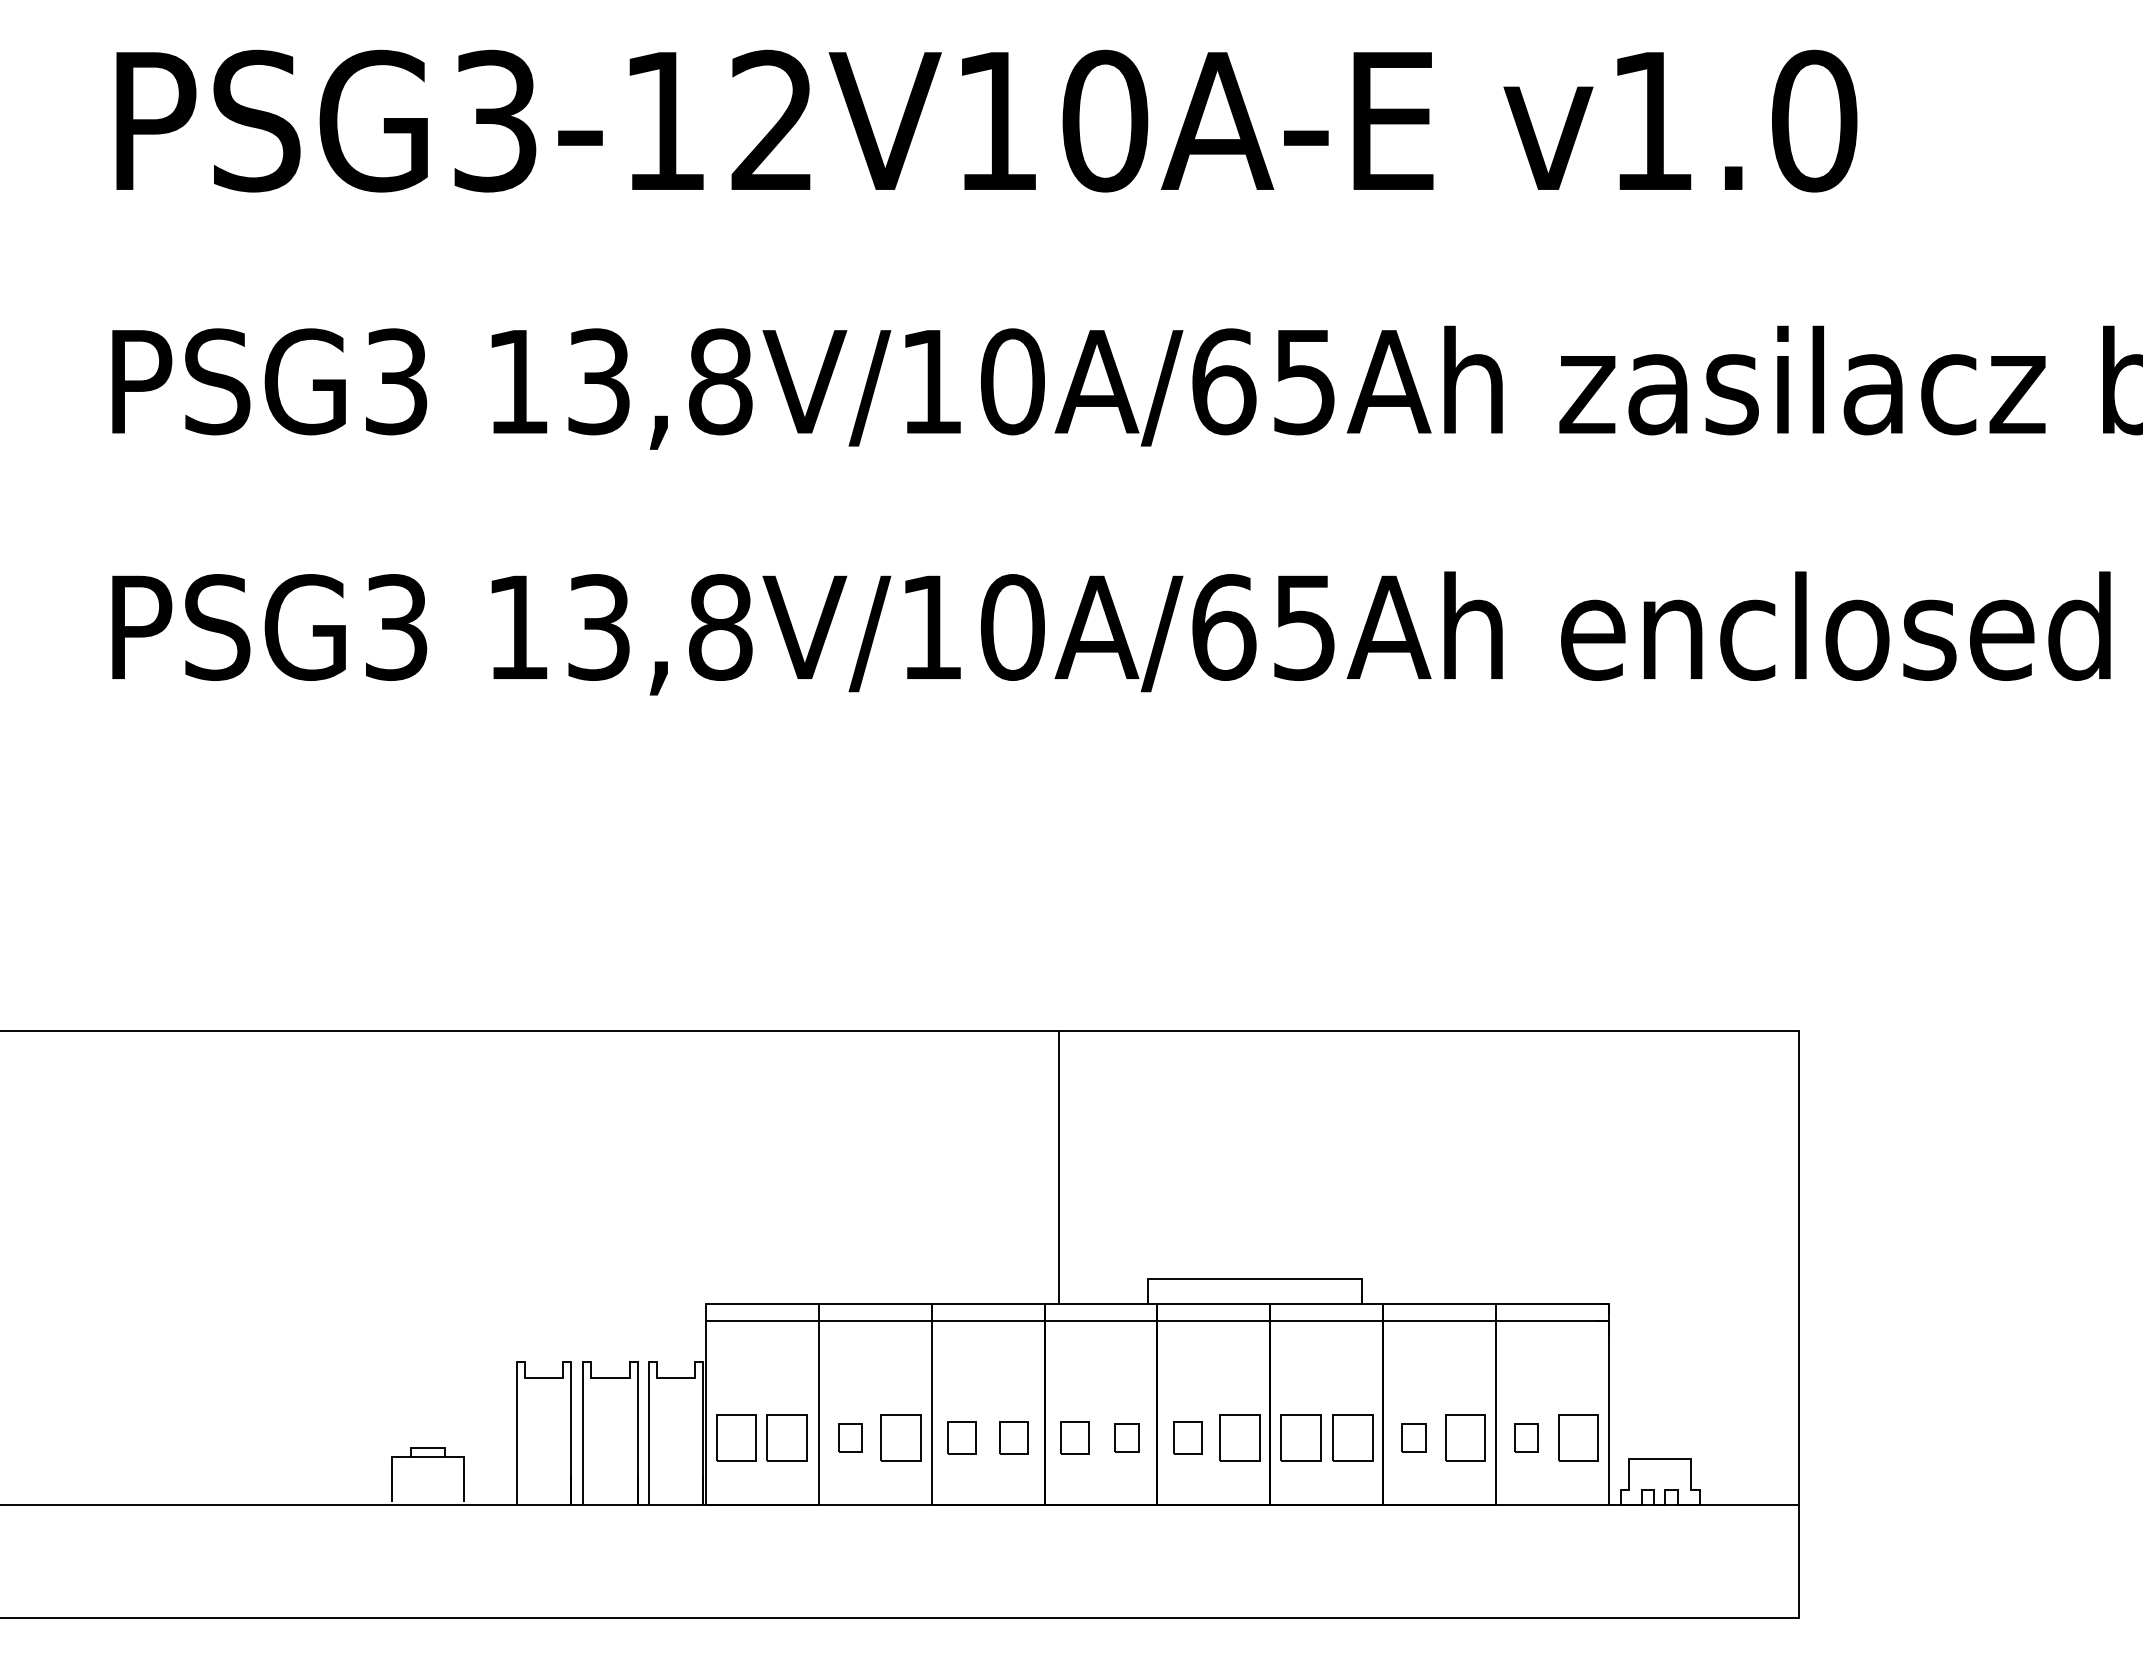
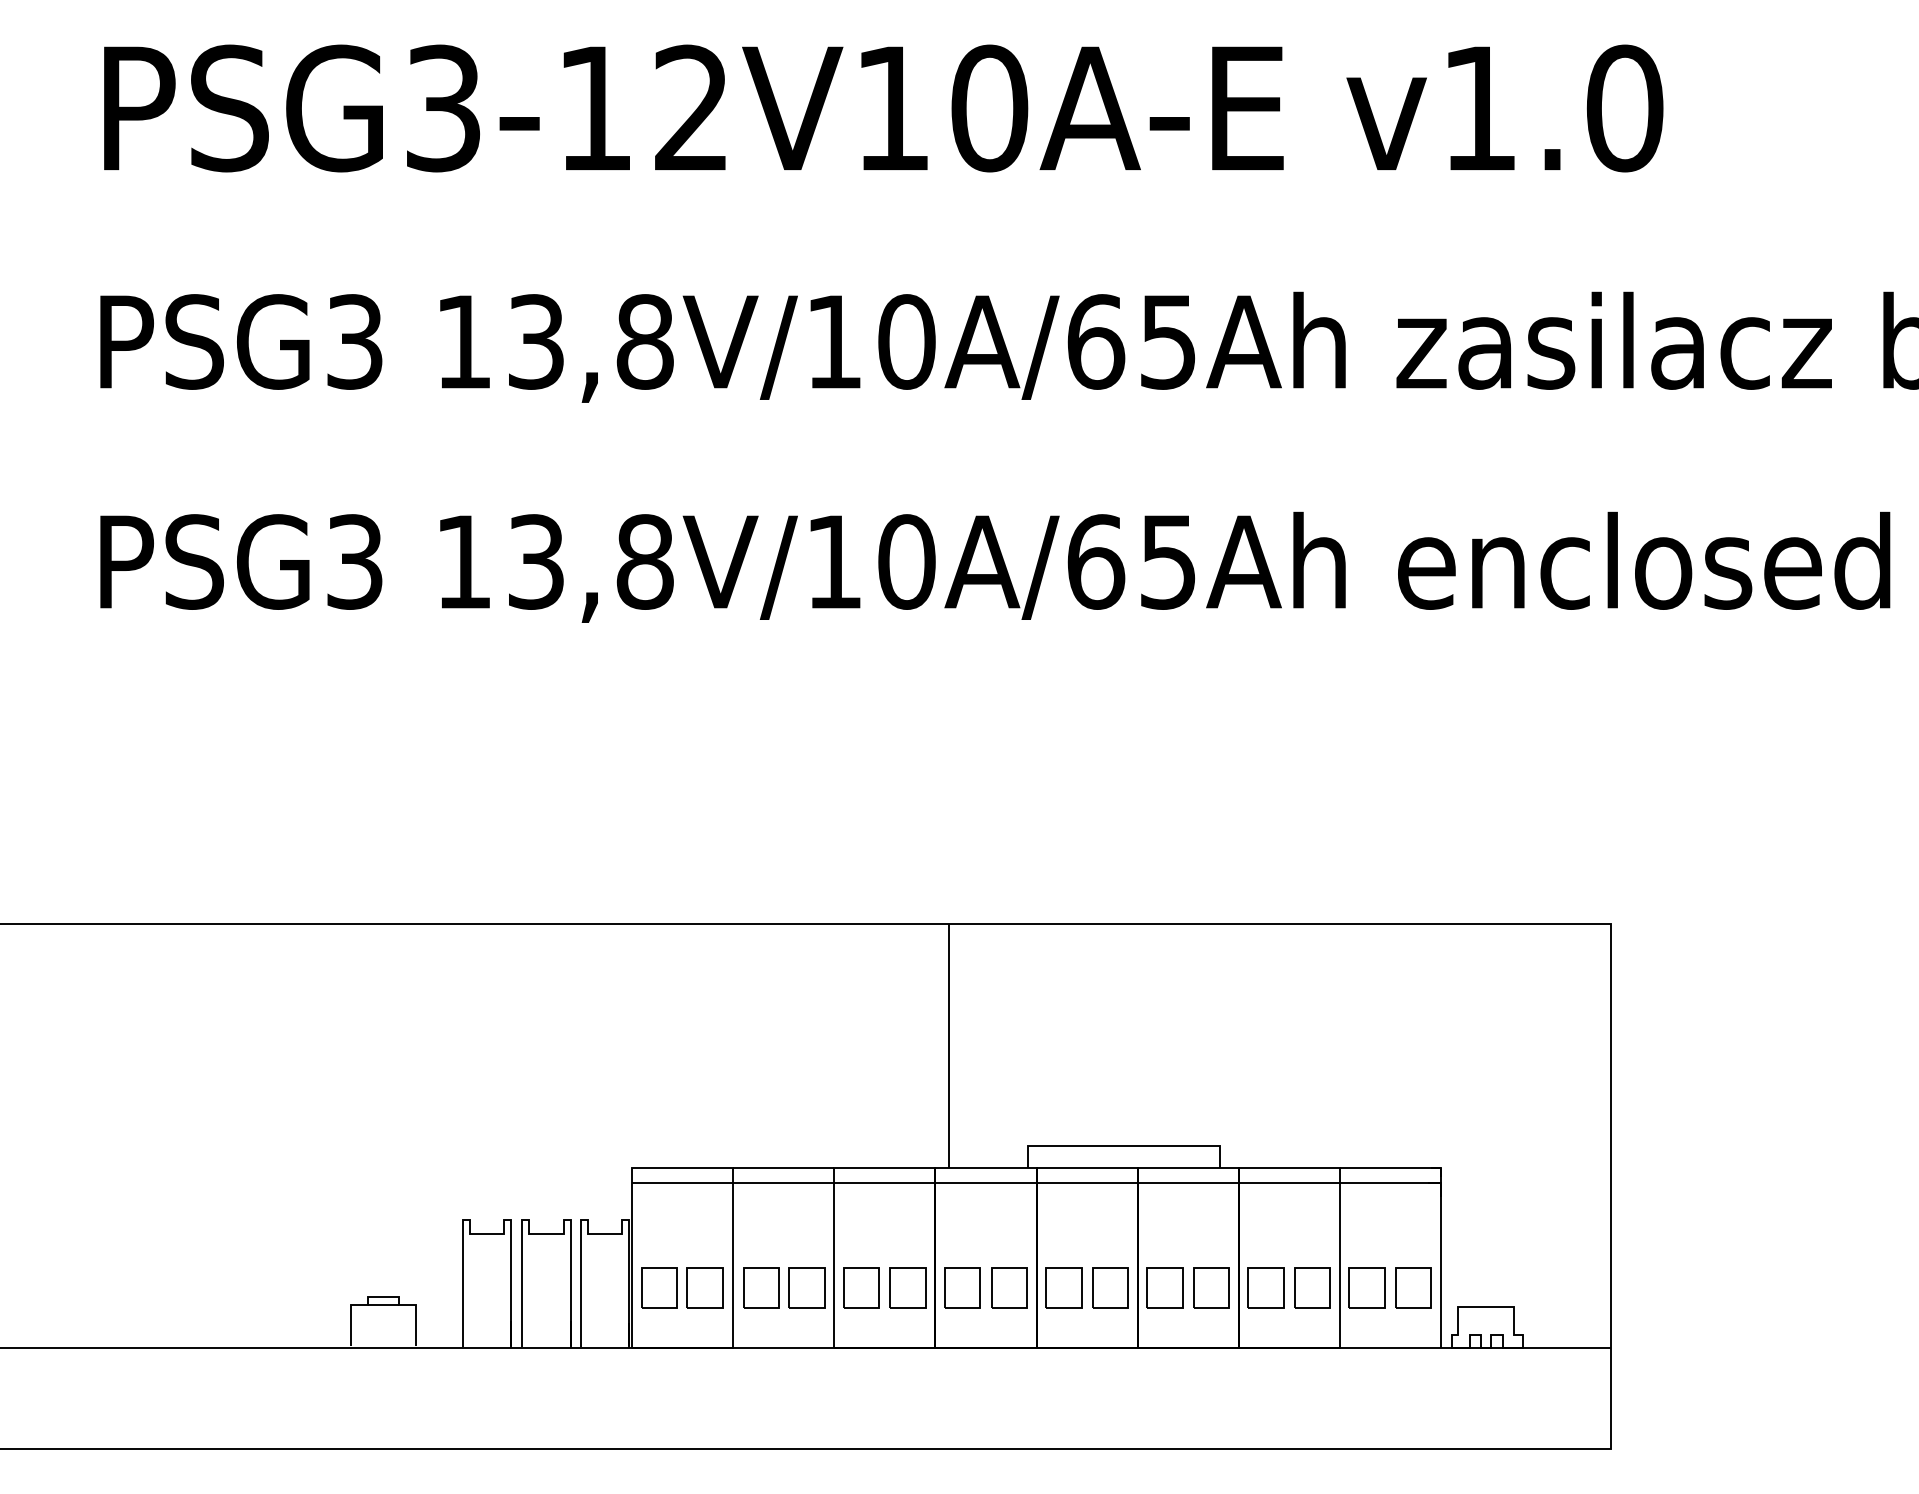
part: (850, 1437) -> (761, 1287), size x1.67
part: (961, 1437) -> (860, 1287), size x1.43
part: (1013, 1437) -> (907, 1287), size x1.43
part: (1074, 1437) -> (962, 1287), size x1.43
part: (1126, 1437) -> (1008, 1287), size x1.67
part: (1187, 1437) -> (1063, 1287), size x1.43
part: (1413, 1437) -> (1265, 1287), size x1.67
part: (1526, 1437) -> (1367, 1287), size x1.67

